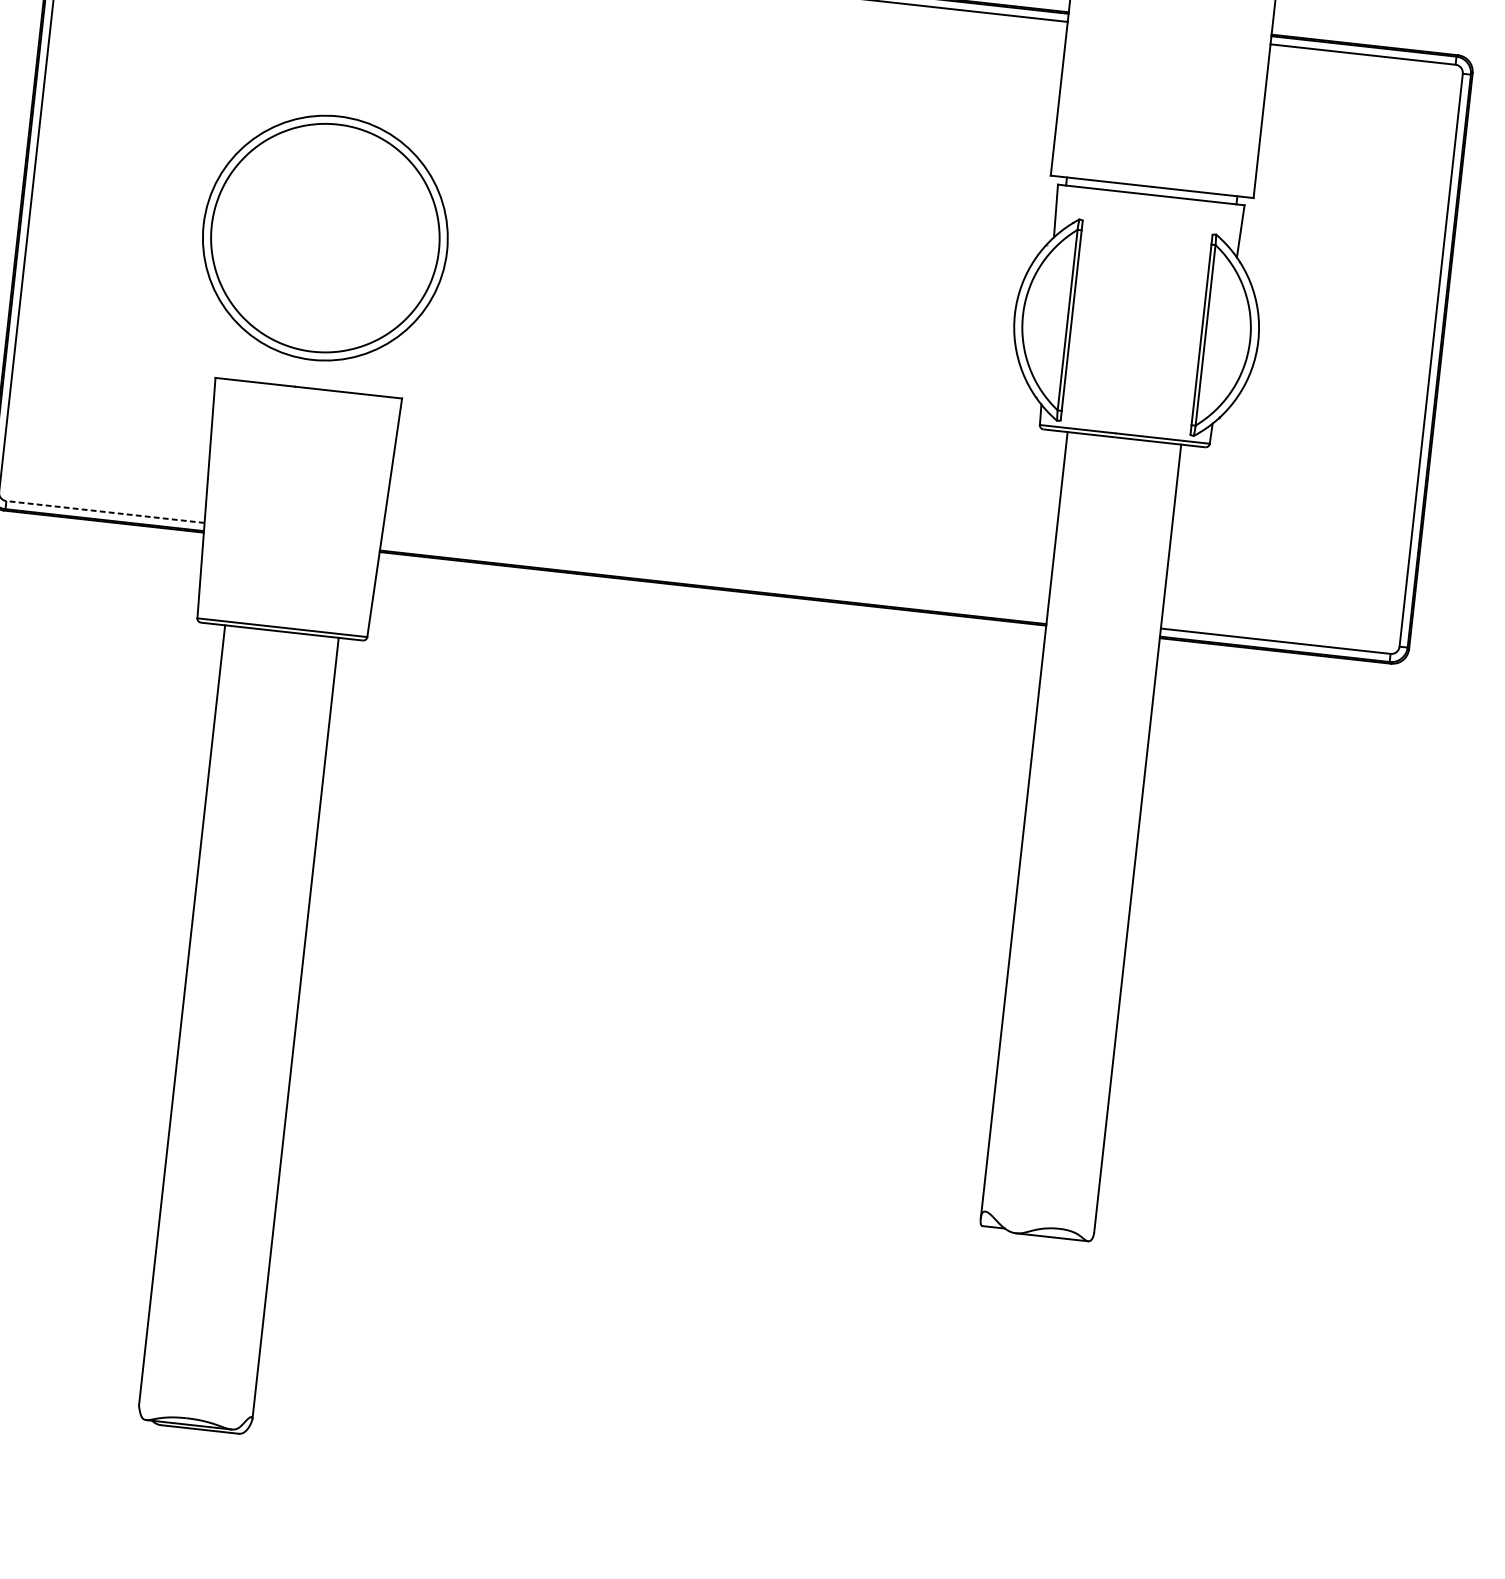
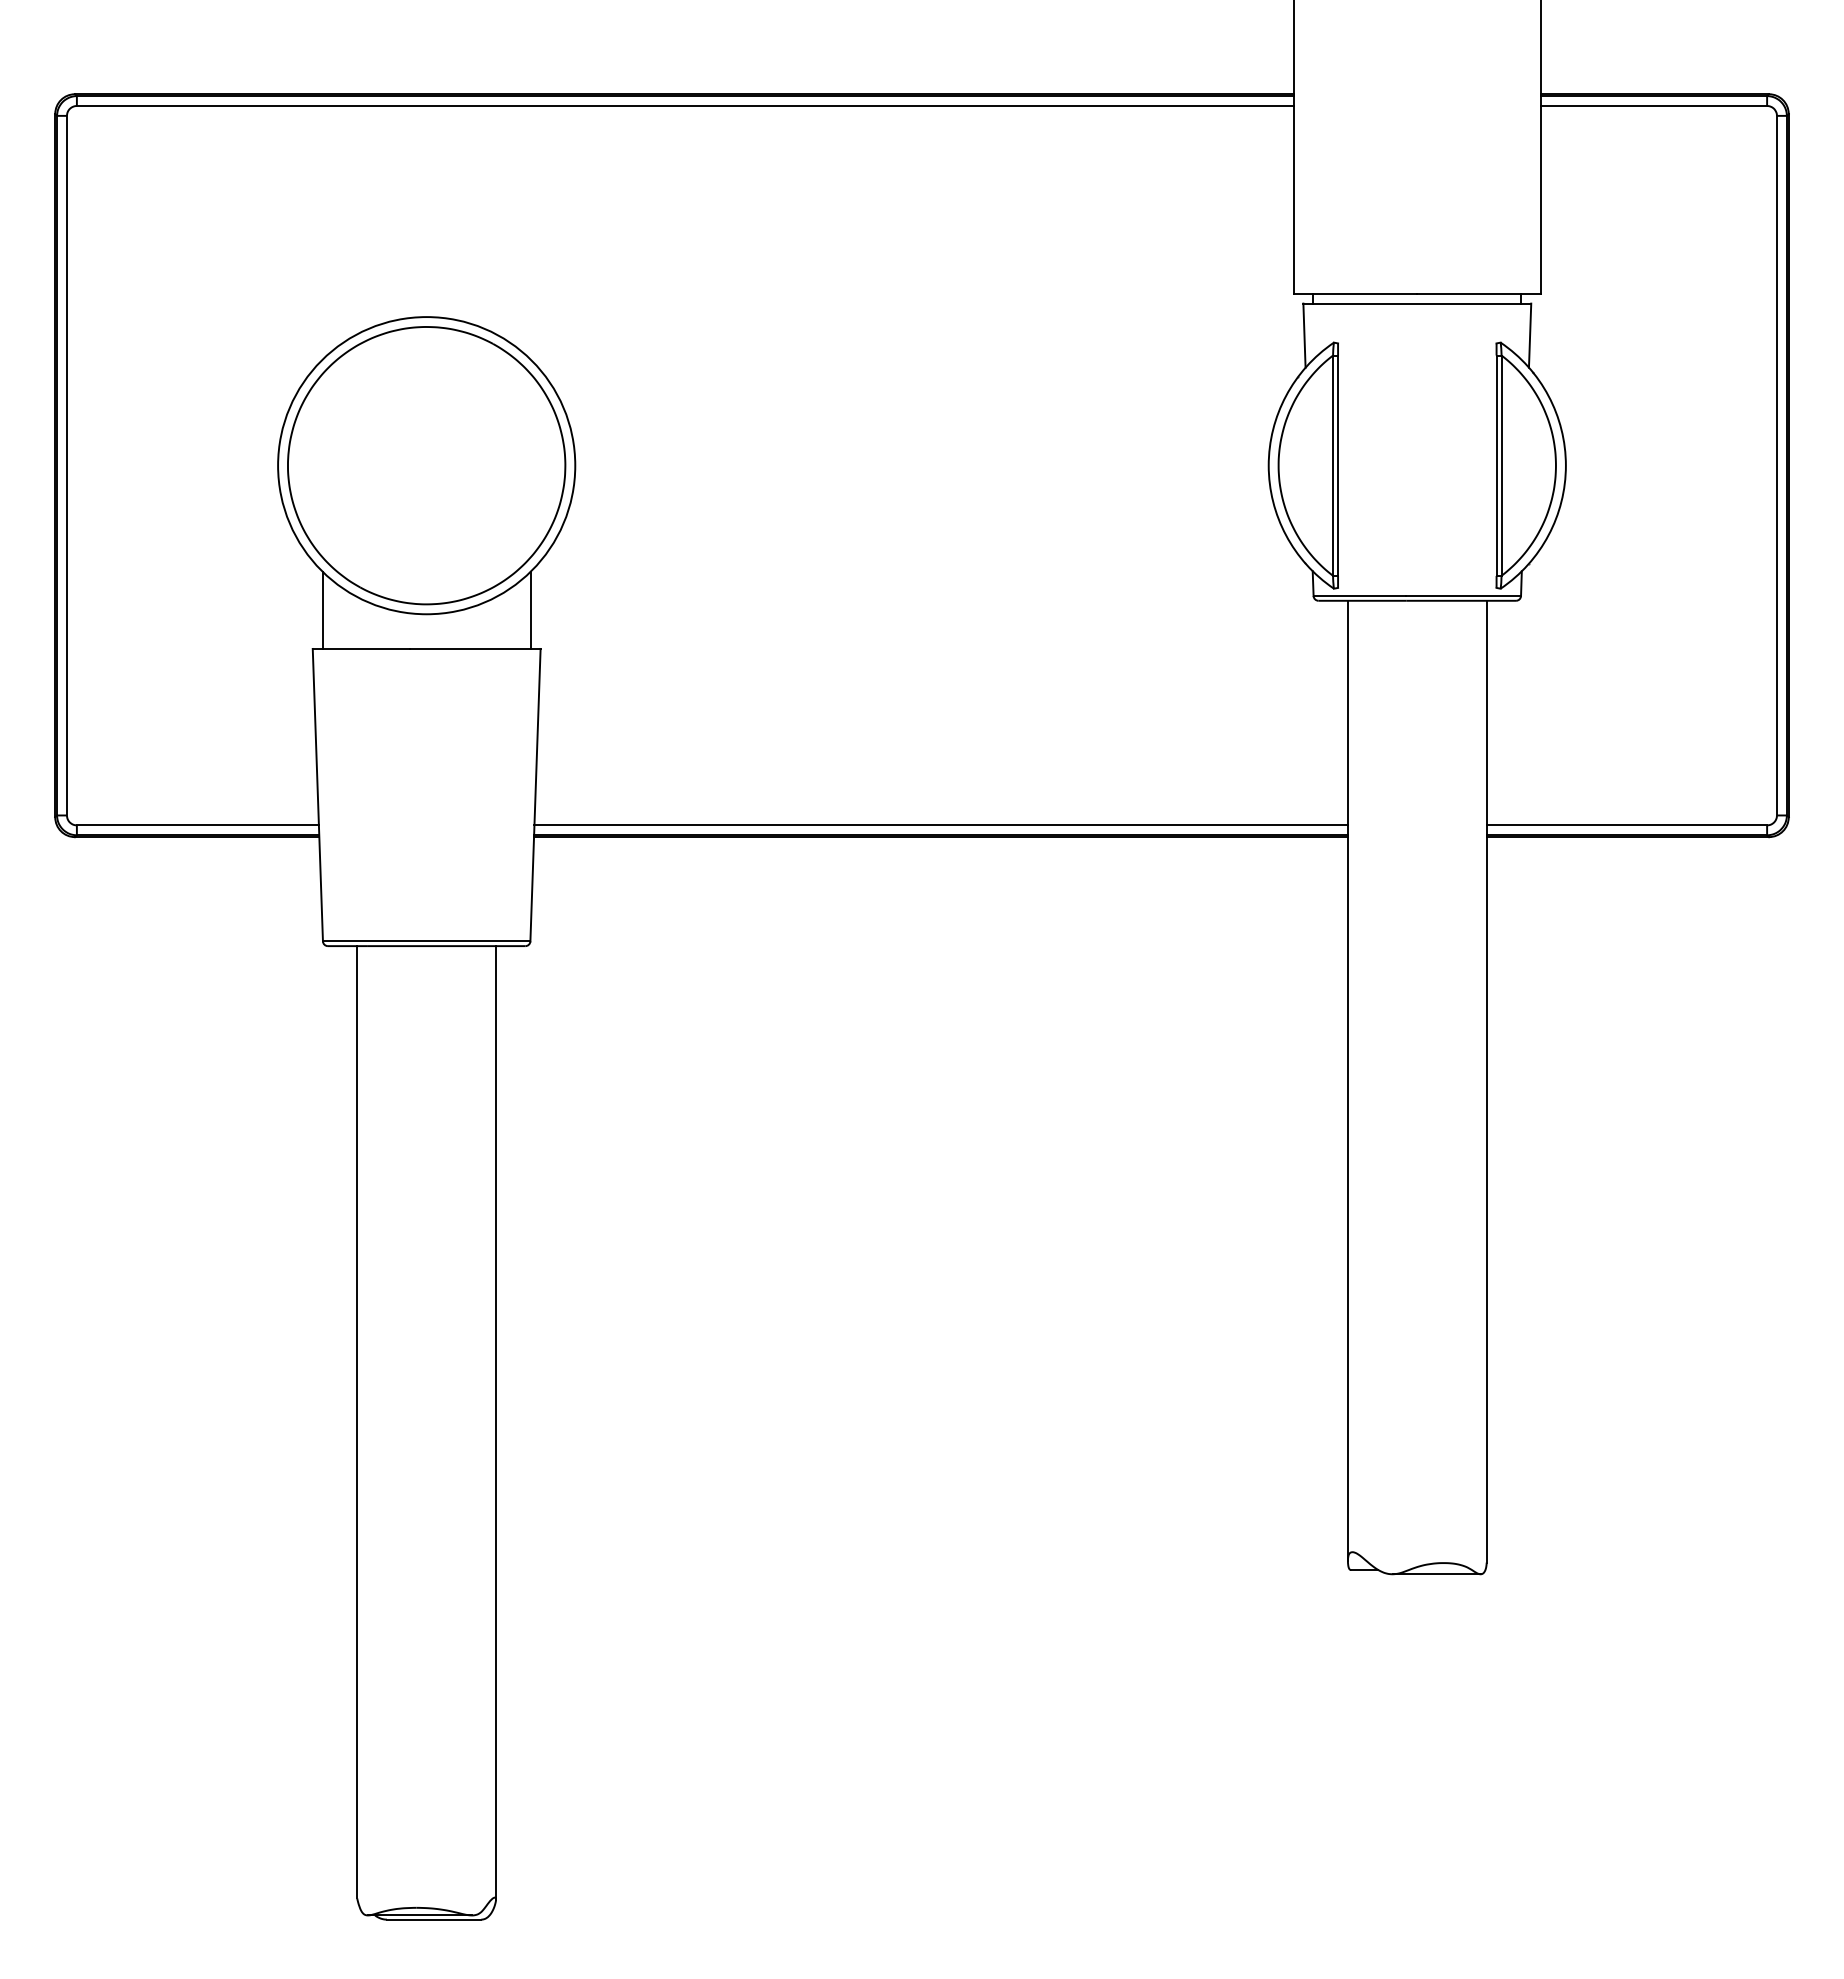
line: (227, 346) -> (322, 609), added
line: (397, 365) -> (530, 609), added
line: (105, 512) -> (197, 825), dashed -> solid
line: (713, 579) -> (940, 825), added

